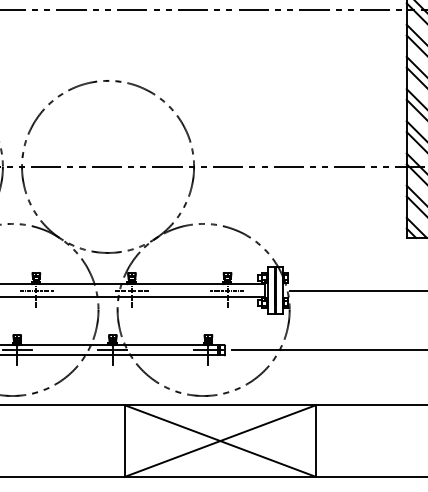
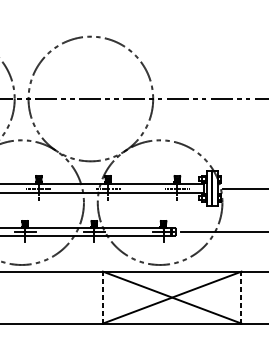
line: (124, 441) -> (102, 297), solid -> dashed
line: (315, 441) -> (241, 297), solid -> dashed

